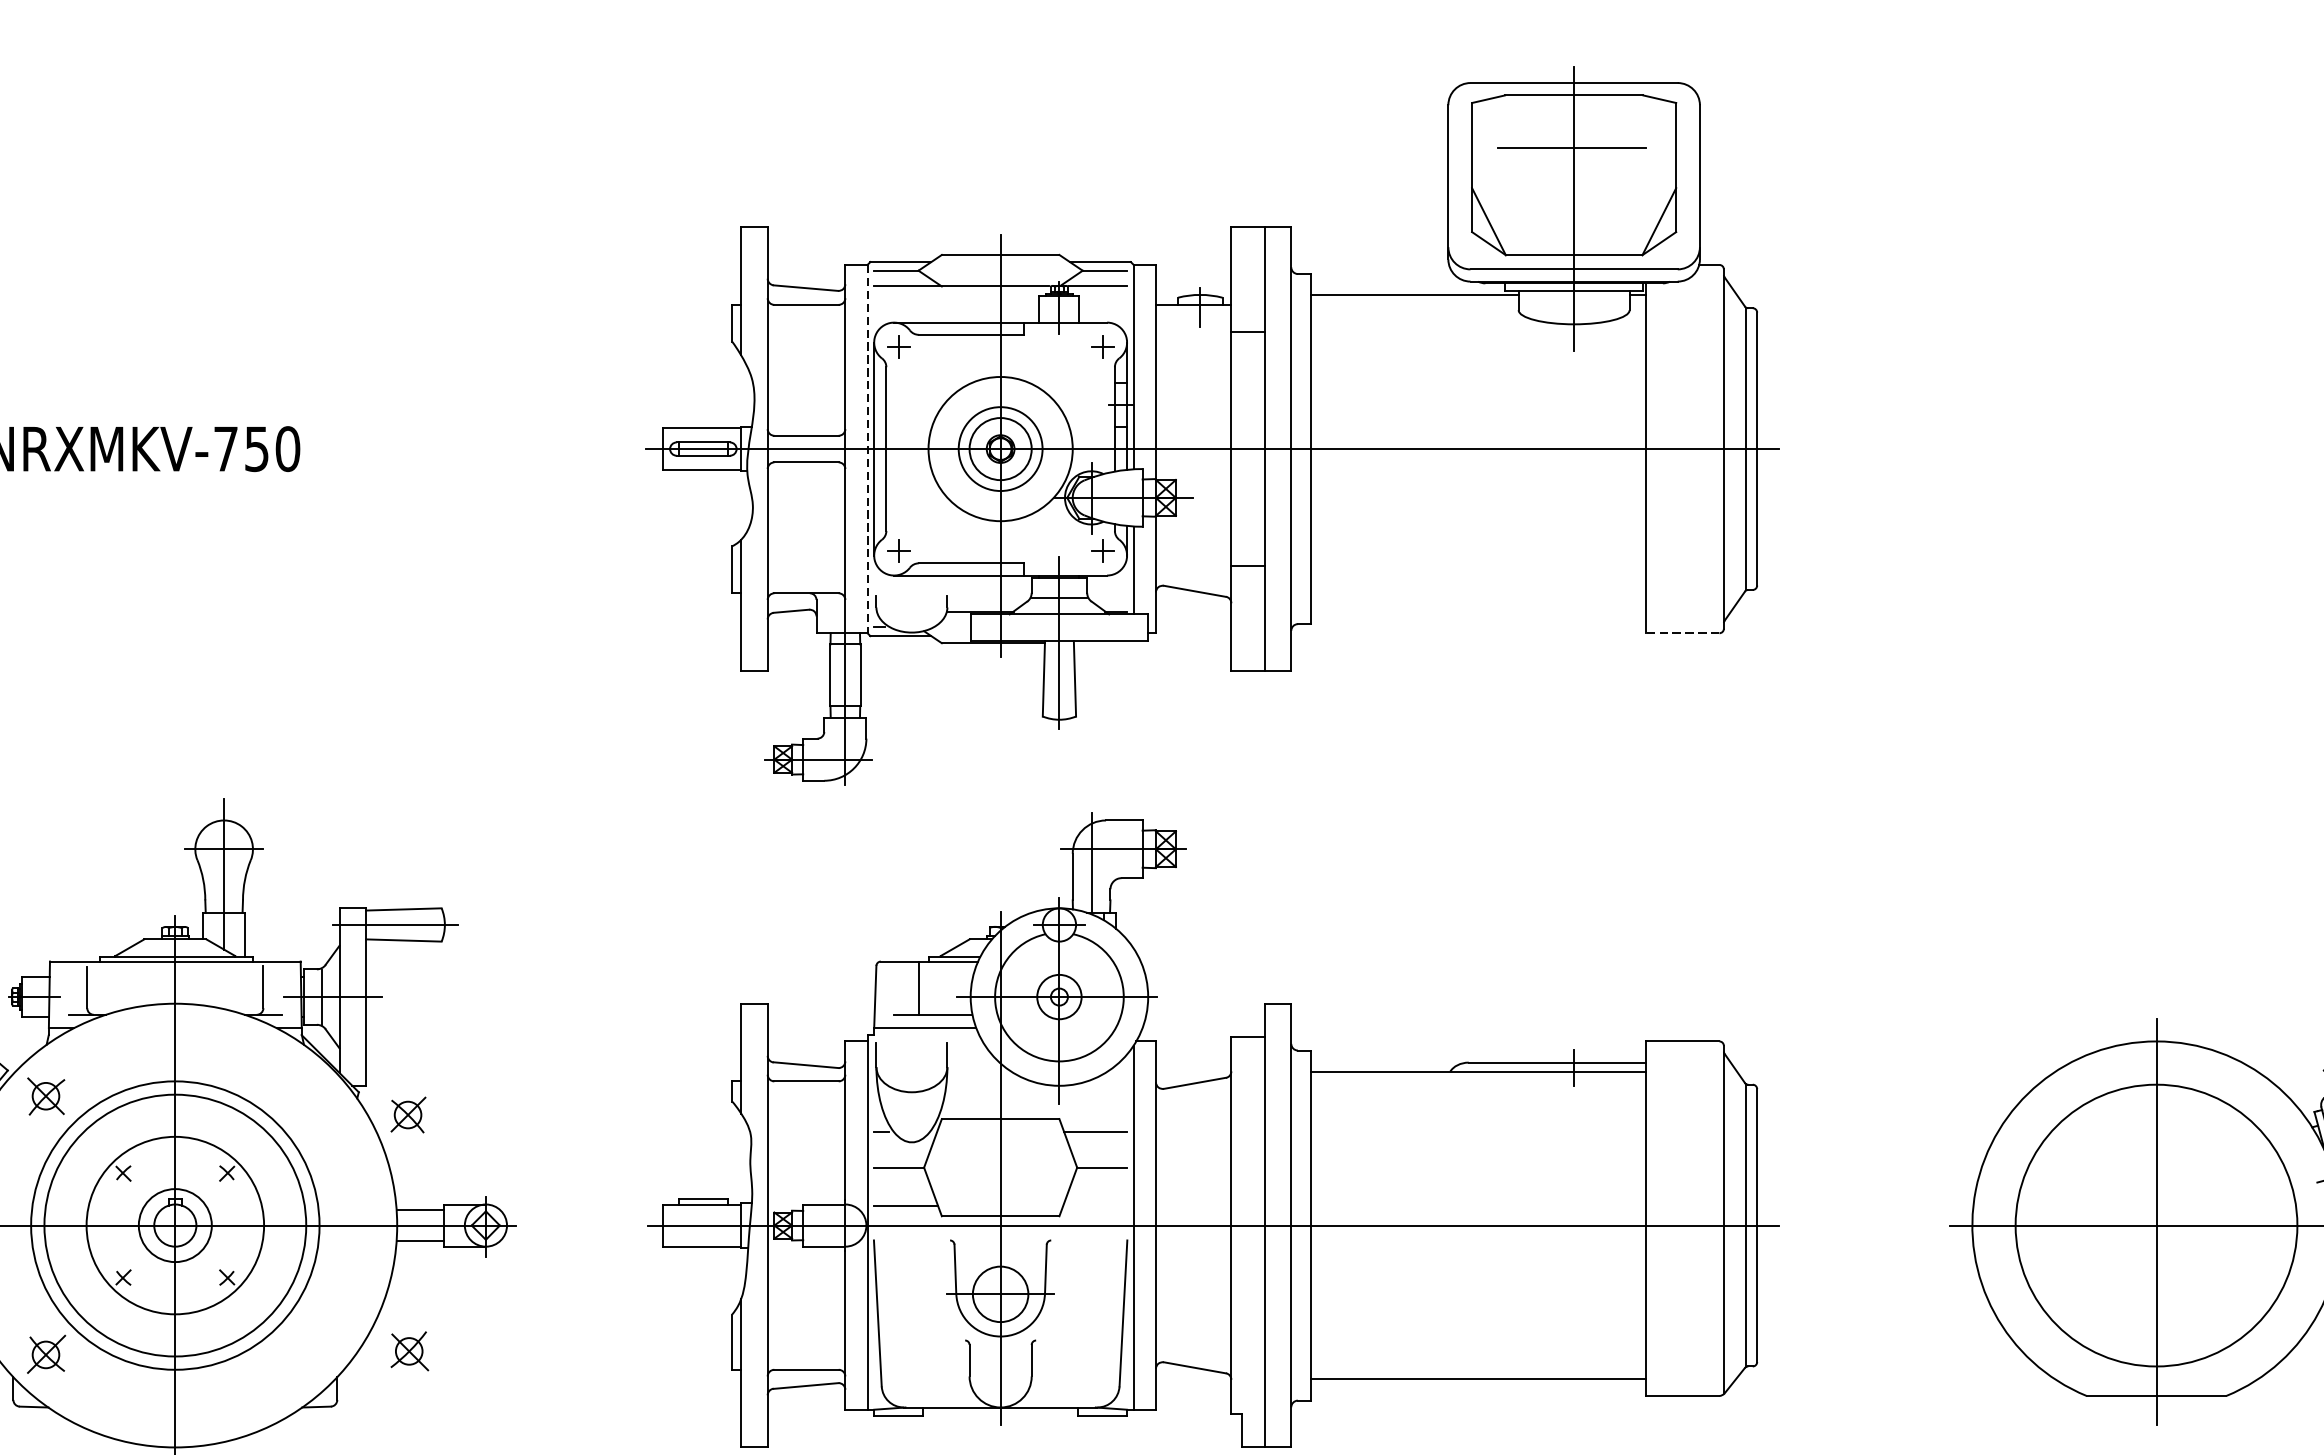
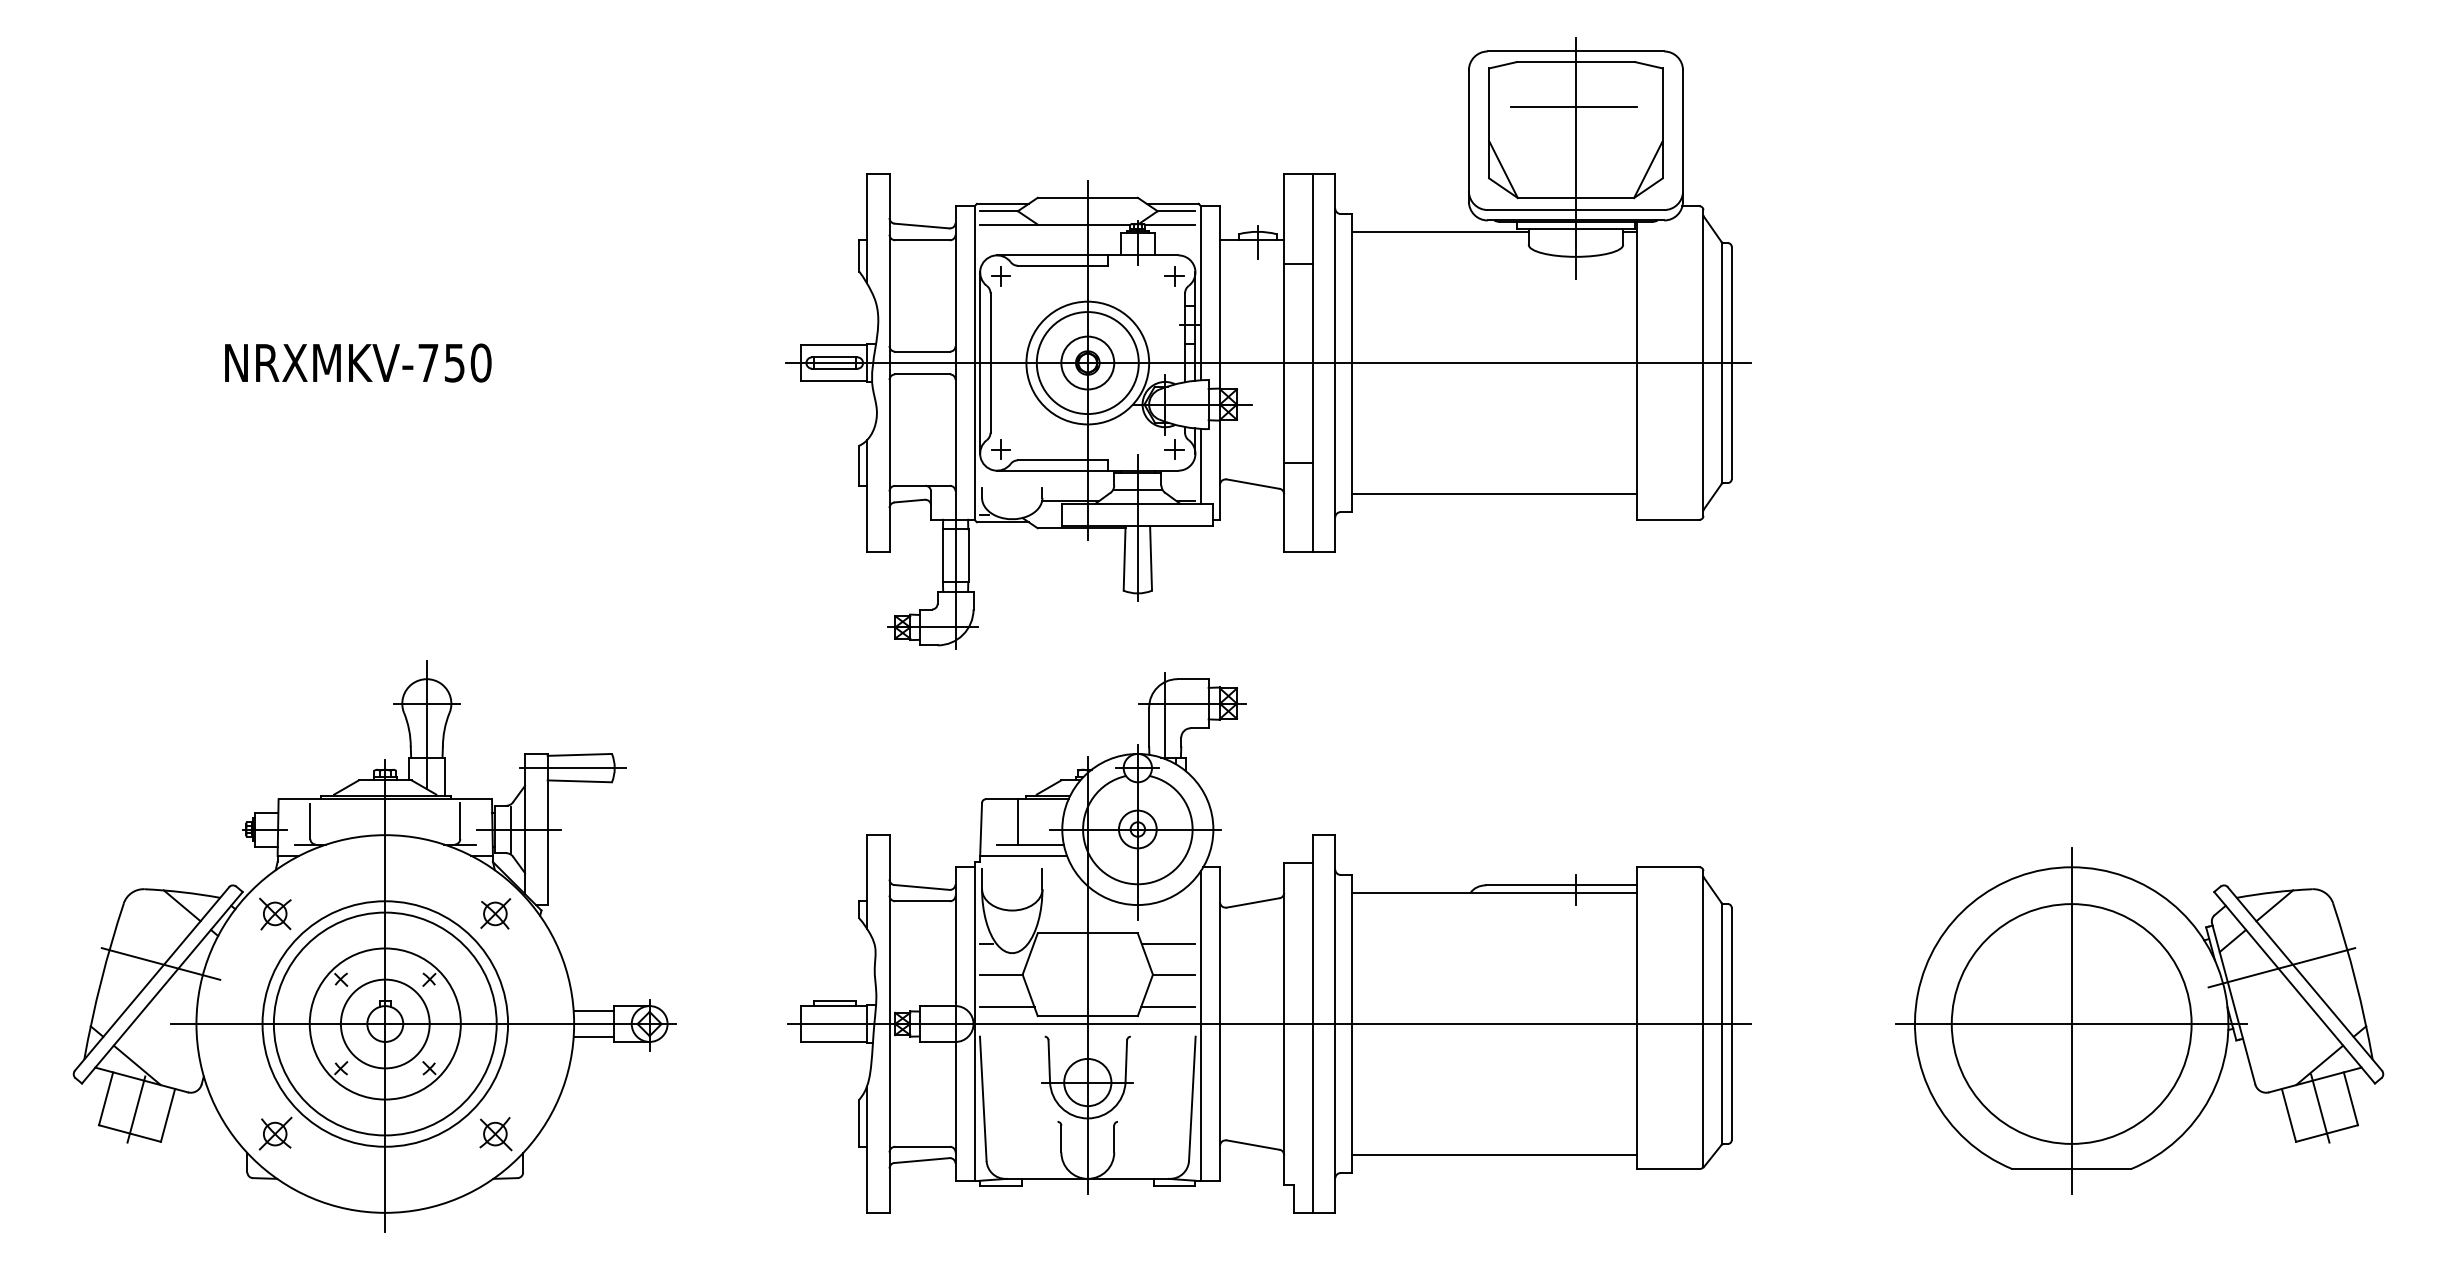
line: (867, 449) -> (974, 363), dashed -> solid
circle: (1000, 449) -> (1087, 363), size x1.43
line: (1478, 602) -> (1494, 493), added
line: (1682, 632) -> (1668, 519), dashed -> solid
part: (408, 1114) -> (495, 913), moved
line: (1095, 1206) -> (1168, 1007), added
circle: (174, 1224) -> (384, 1023), size x1.43
part: (409, 1351) -> (495, 1134), moved

